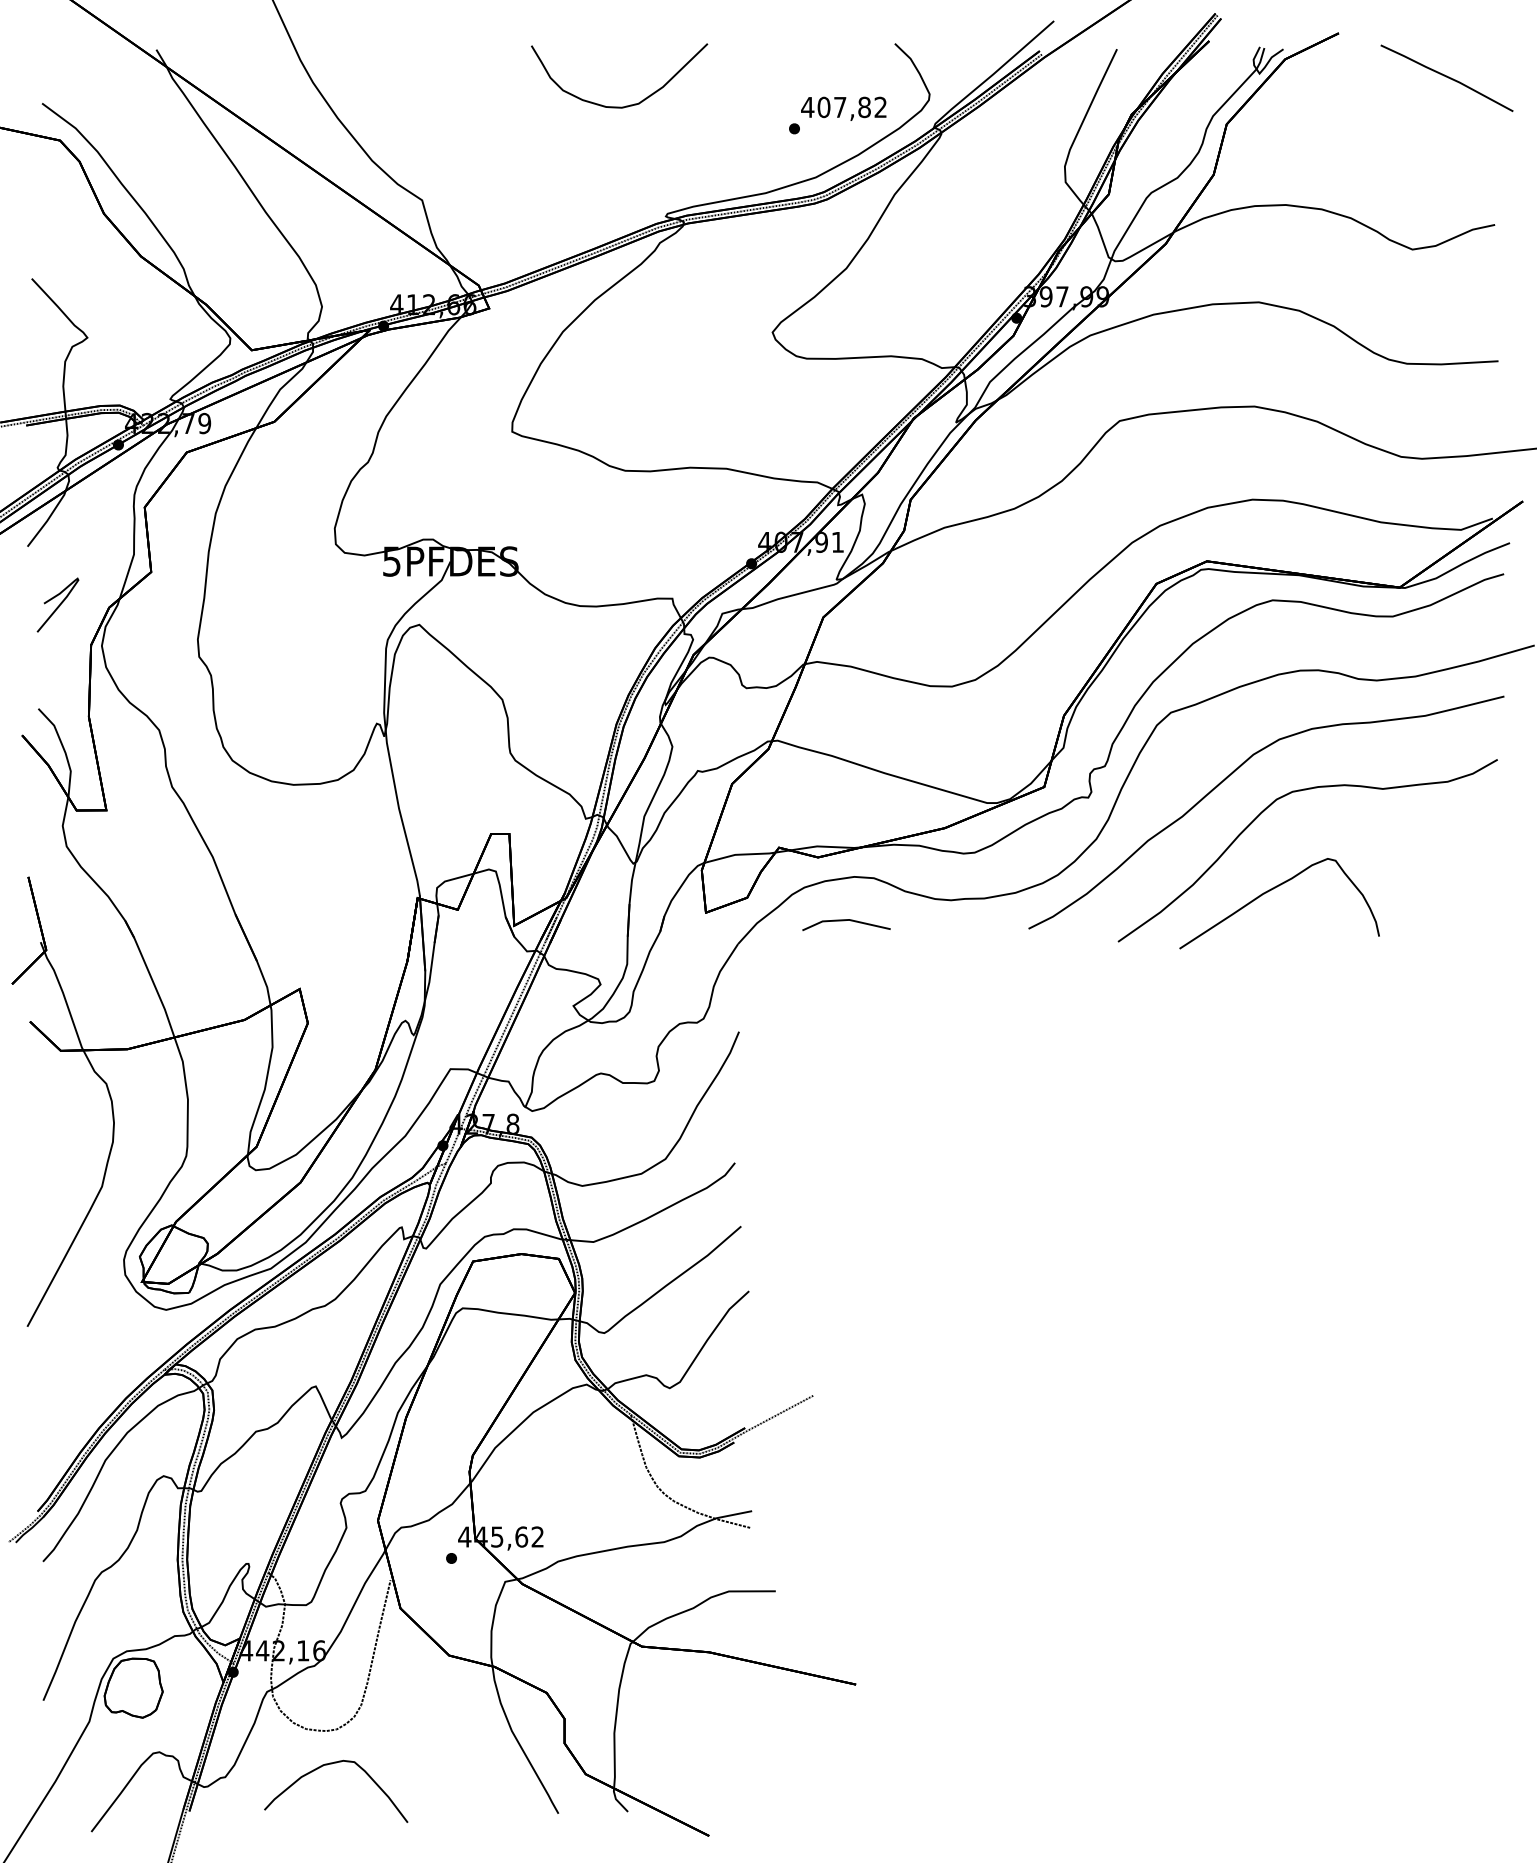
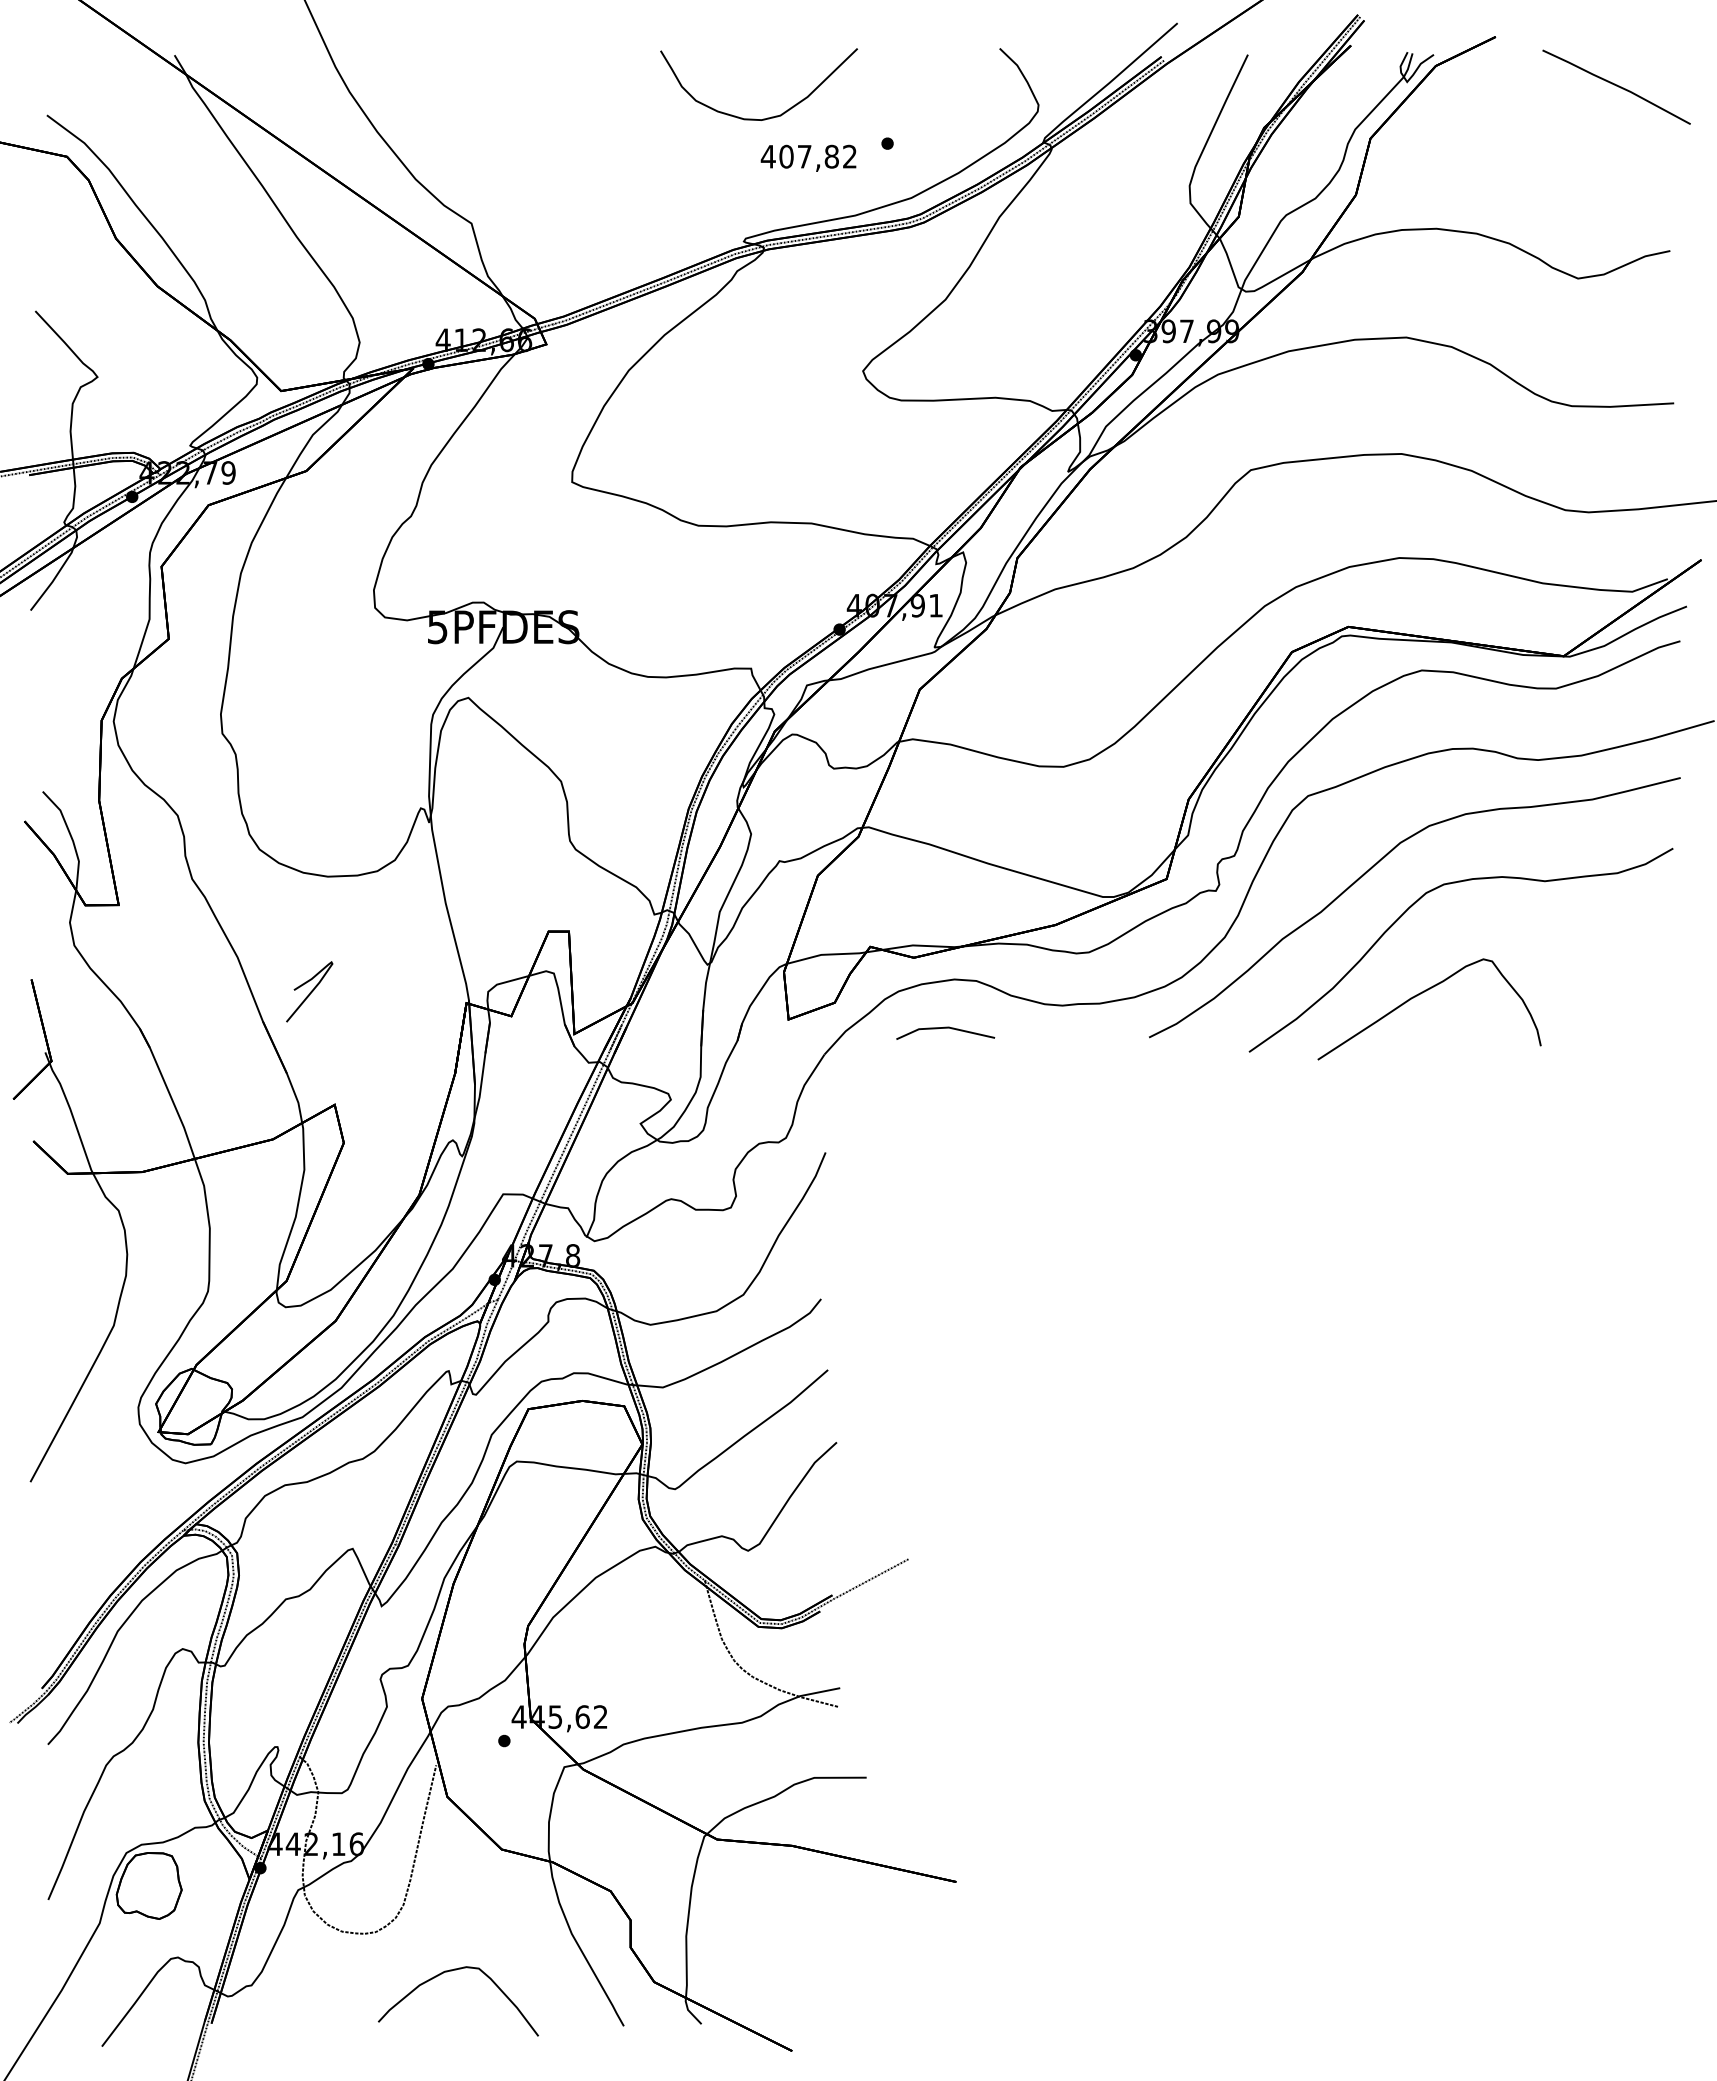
curve: (627, 105) -> (767, 117), moved
text: (843, 108) -> (808, 157), moved
curve: (58, 604) -> (310, 991), moved
part: (330, 1764) -> (452, 1971), moved

